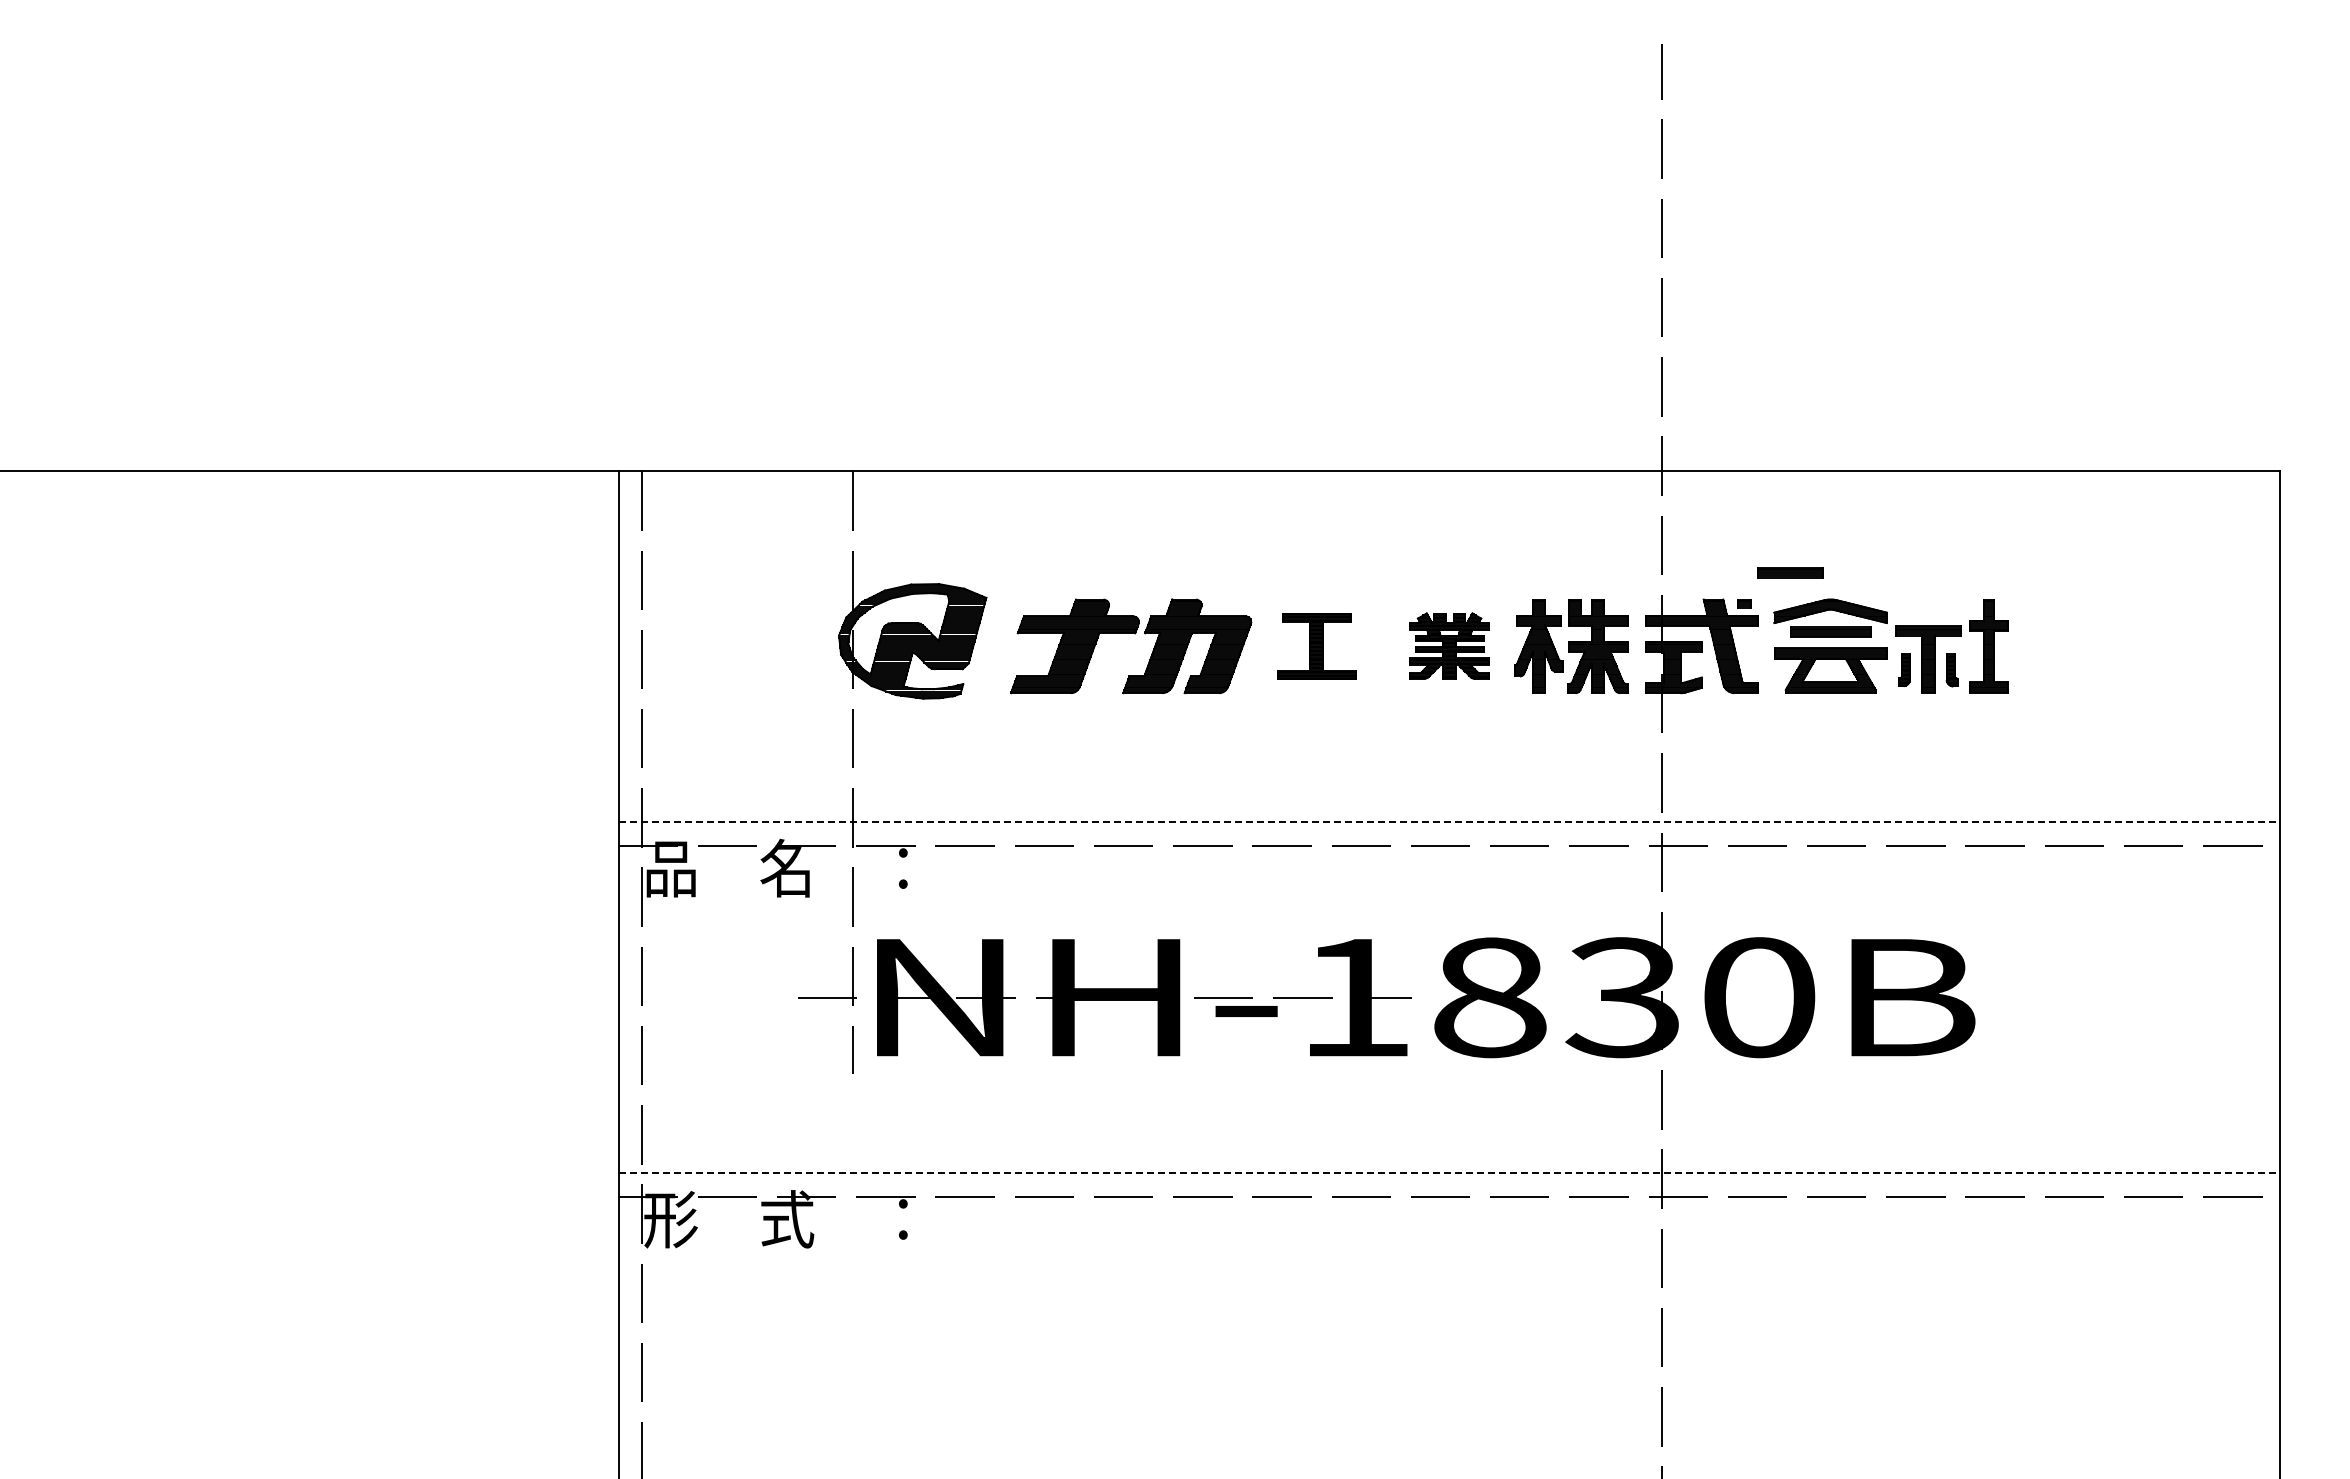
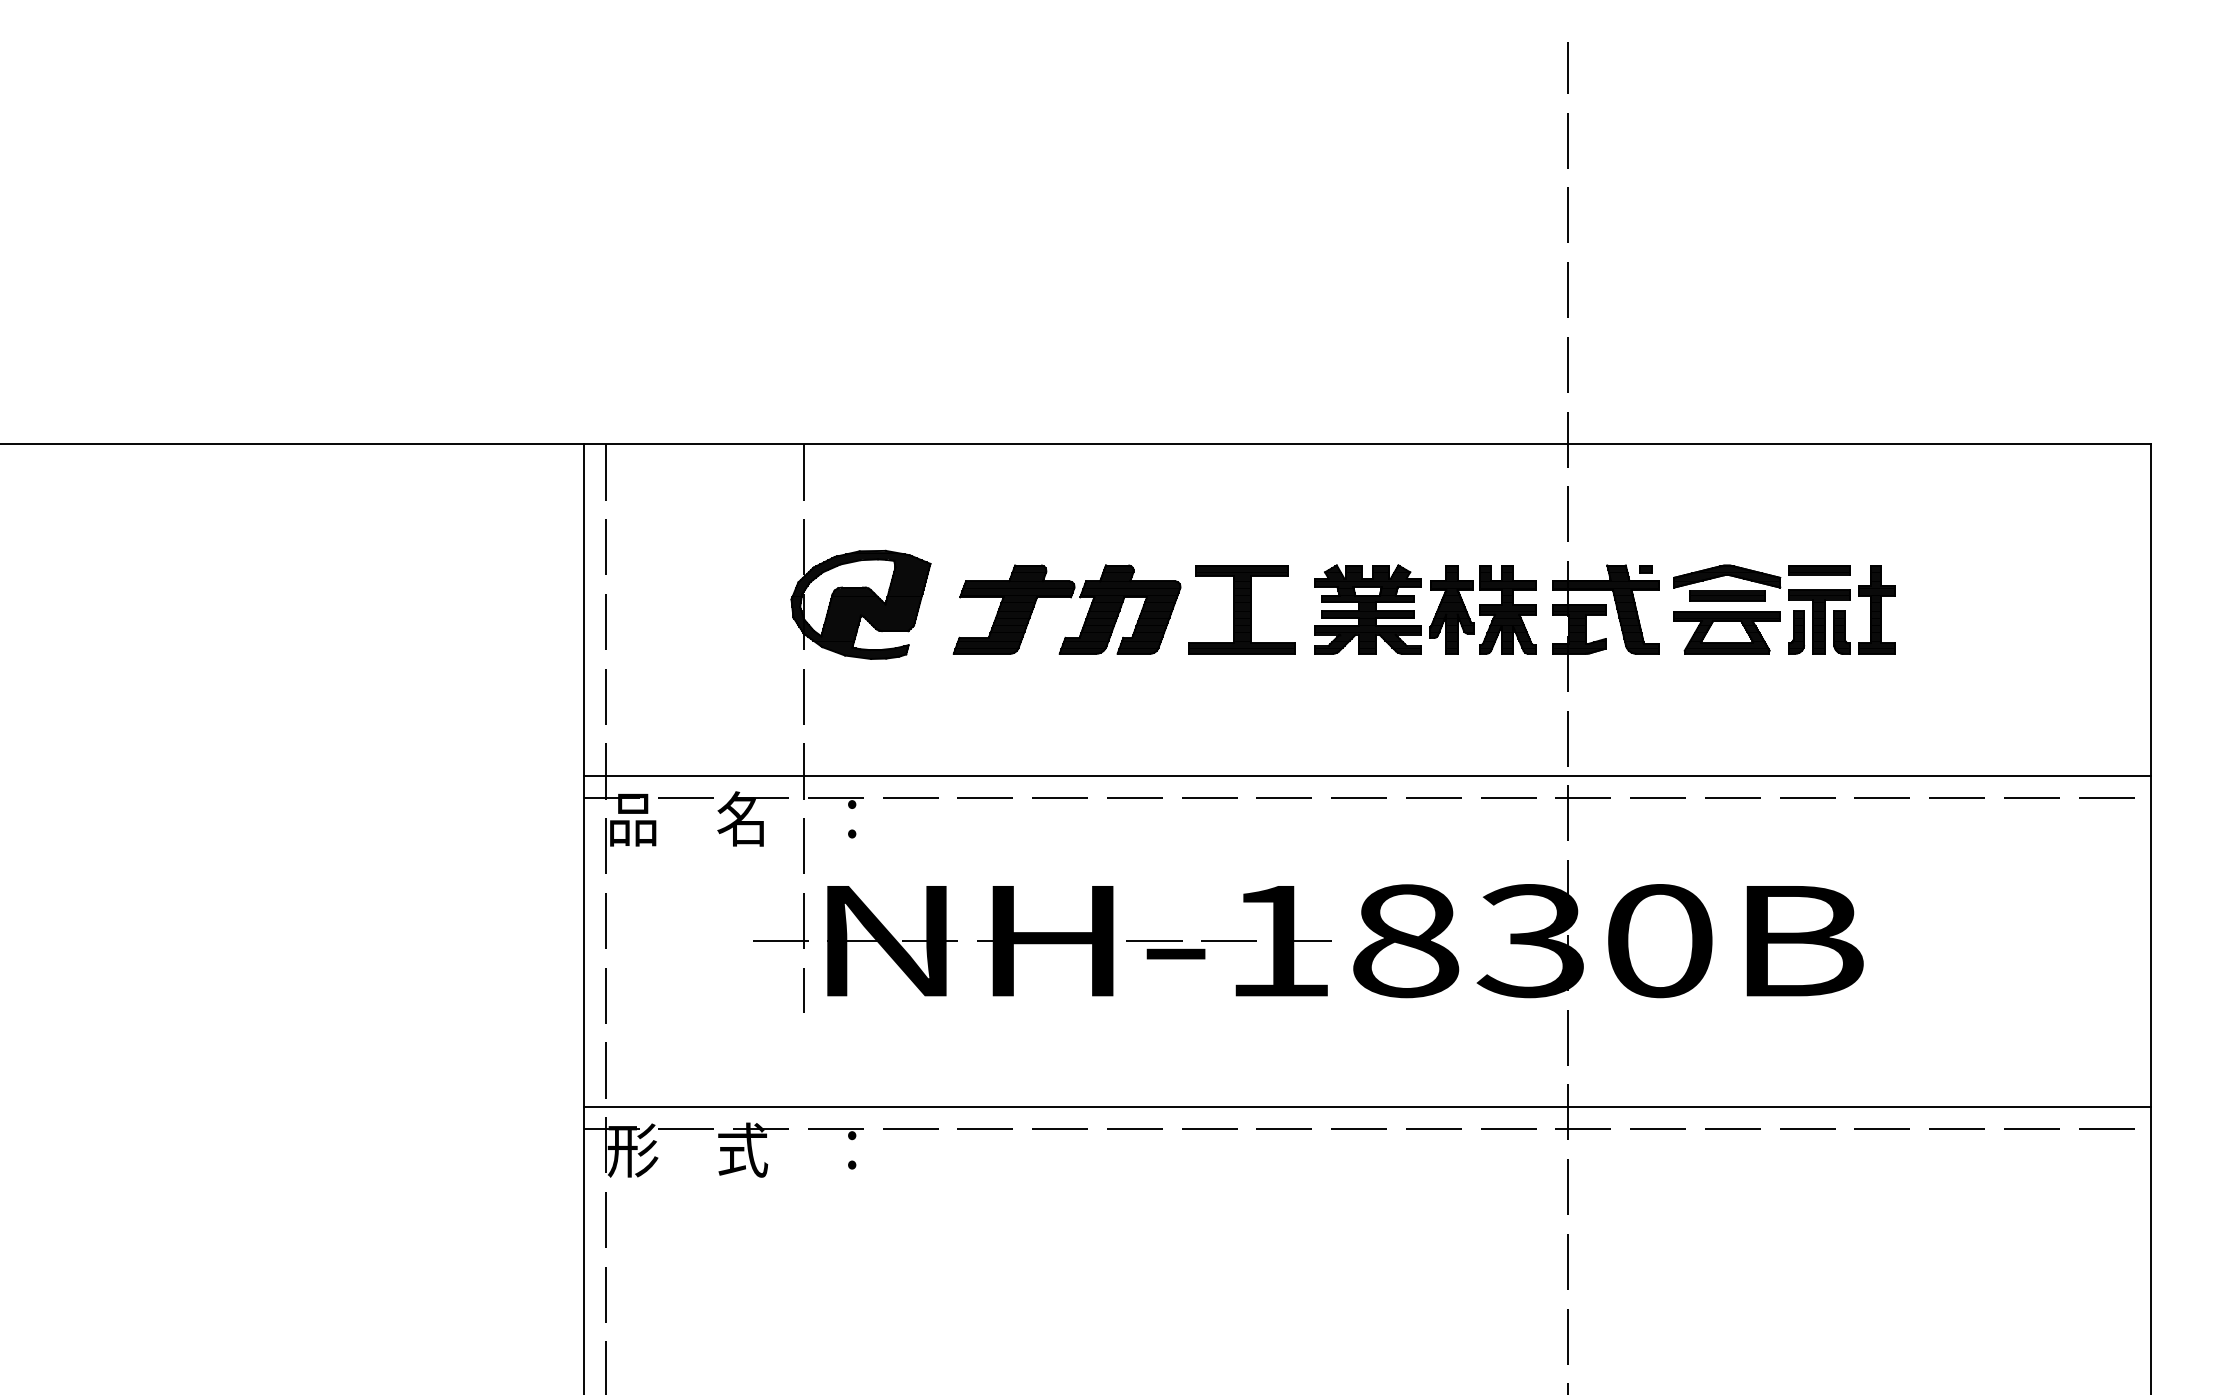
part: (1790, 572) -> (1819, 570), moved
part: (1449, 645) -> (1367, 608), size x1.43
part: (1316, 646) -> (1242, 609), size x1.43
part: (1904, 669) -> (1796, 631), size x1.43
part: (1952, 670) -> (1842, 632), size x1.43
line: (1449, 822) -> (1367, 775), dashed -> solid
line: (1449, 1173) -> (1367, 1106), dashed -> solid

